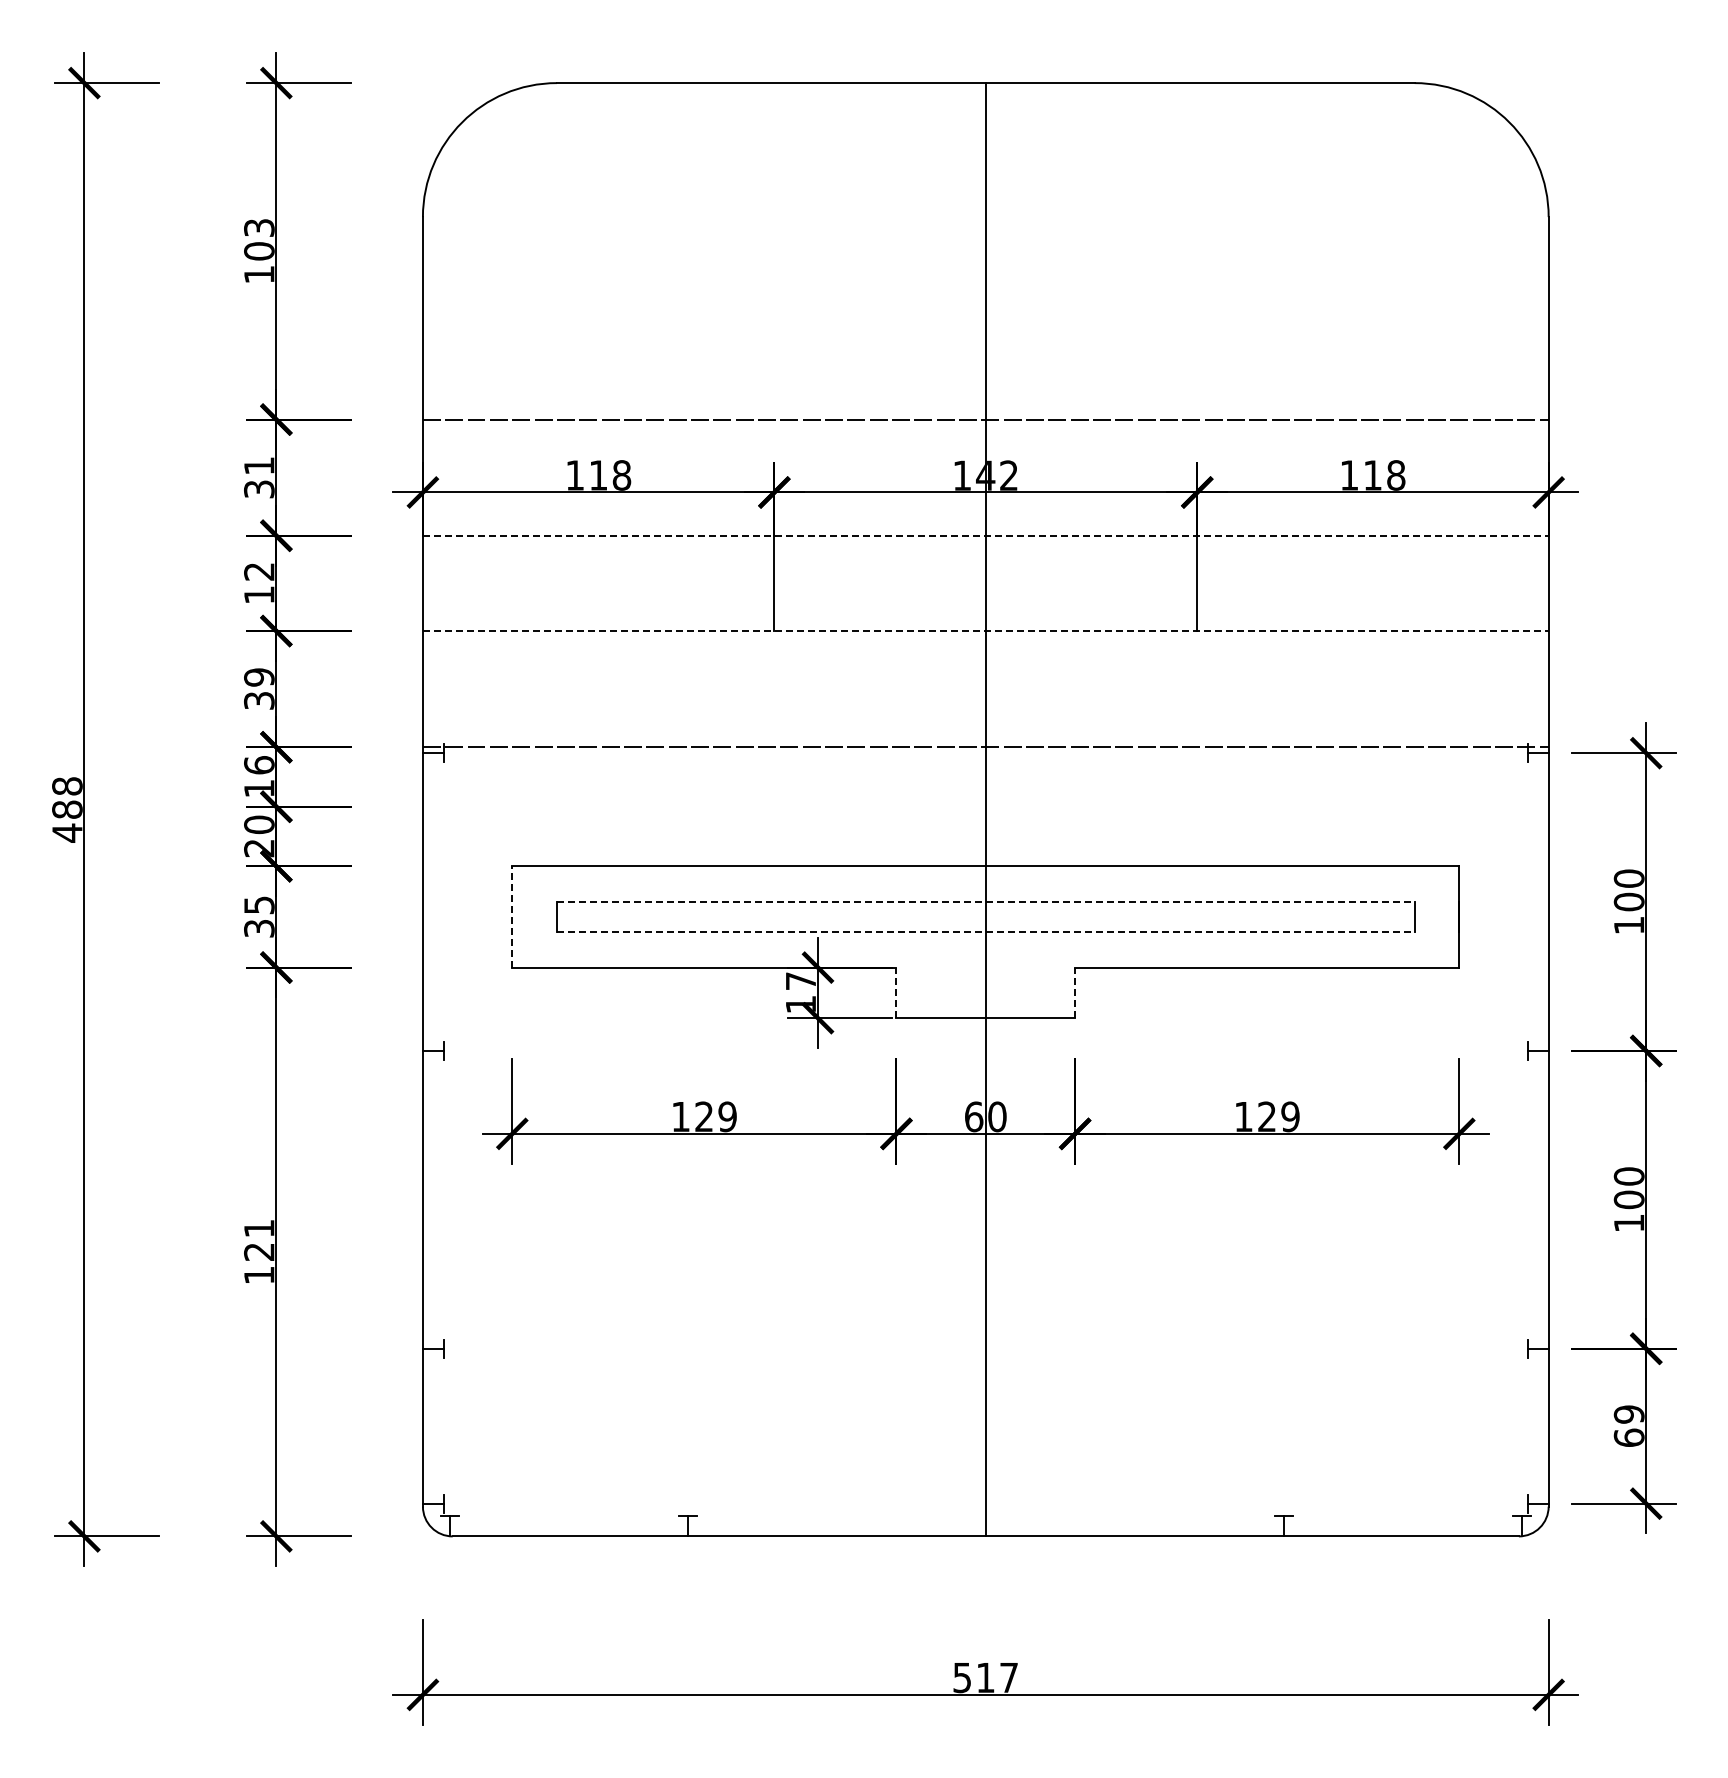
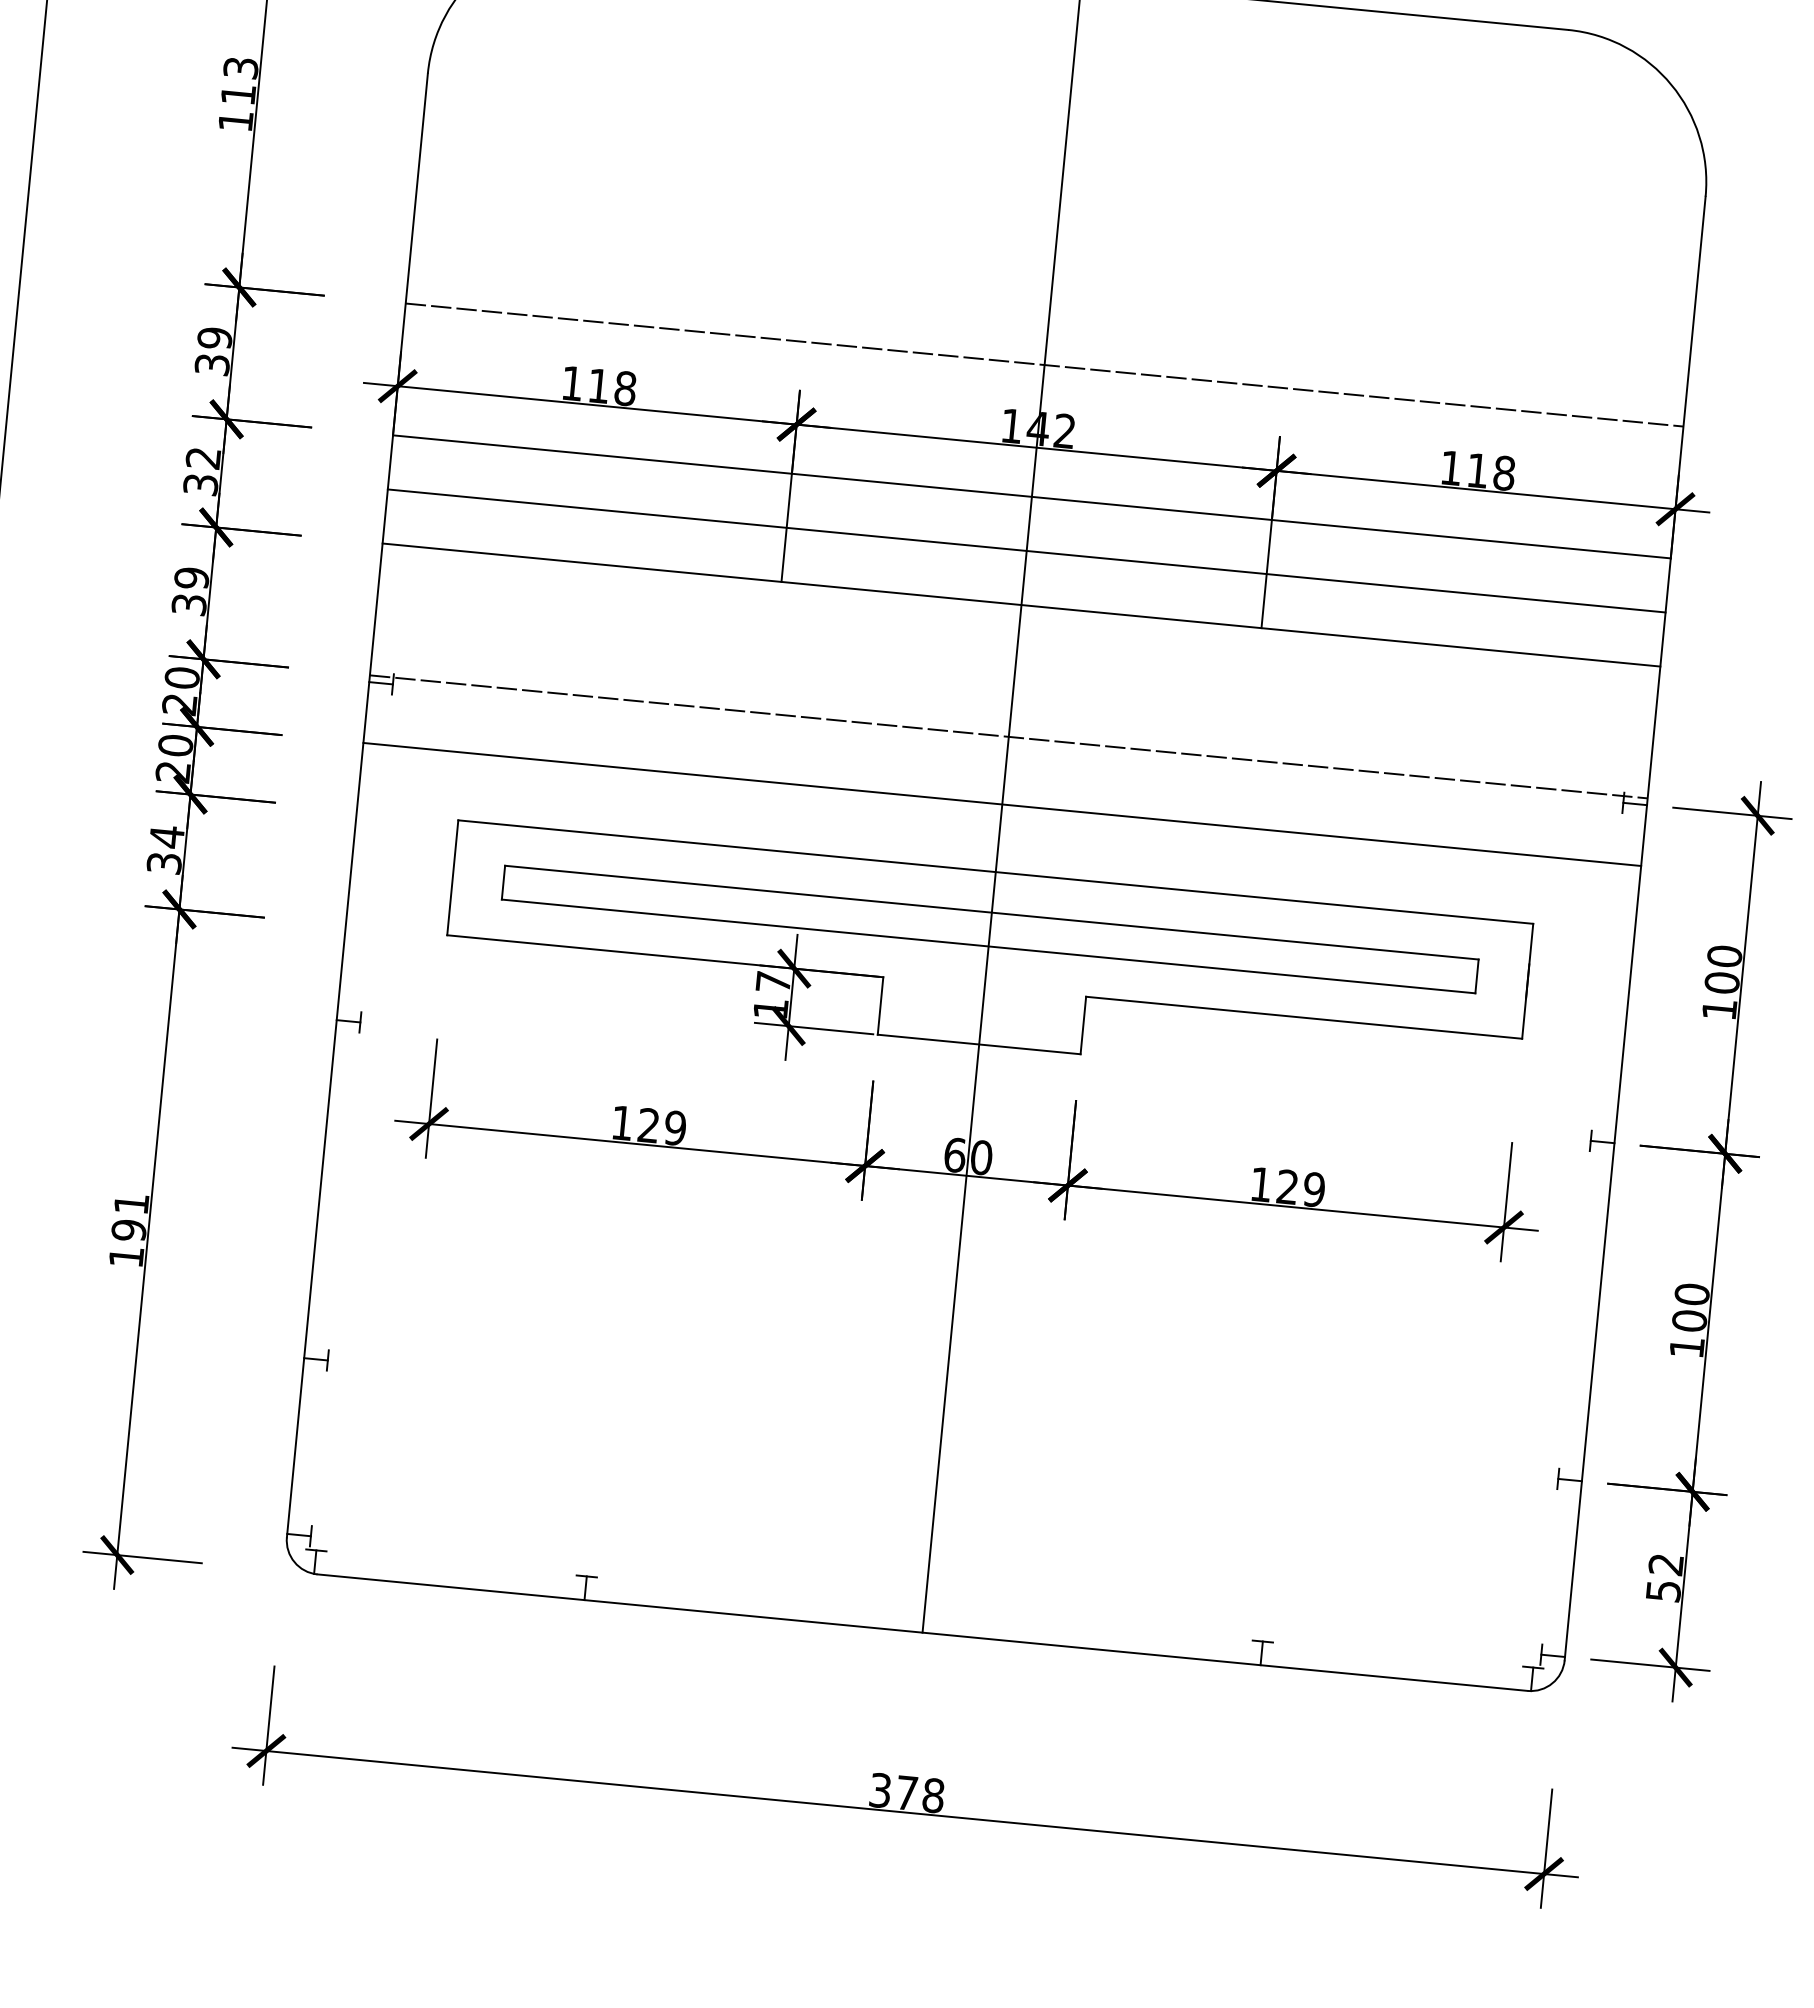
text: (259, 251) -> (238, 94), 103 -> 113
text: (259, 466) -> (215, 338), 31 -> 39
line: (985, 535) -> (1031, 496), dashed -> solid
line: (985, 583) -> (1026, 551), added
text: (259, 594) -> (201, 484), 12 -> 32
line: (985, 631) -> (1021, 605), dashed -> solid
text: (259, 776) -> (181, 690), 16 -> 20
line: (985, 806) -> (1001, 804), added
line: (985, 902) -> (991, 913), dashed -> solid
text: (259, 905) -> (167, 837), 35 -> 34
line: (512, 916) -> (453, 877), dashed -> solid
line: (985, 931) -> (988, 946), dashed -> solid
line: (896, 992) -> (880, 1005), dashed -> solid
line: (1075, 992) -> (1083, 1025), dashed -> solid
text: (259, 1252) -> (129, 1231), 121 -> 191
text: (1628, 1425) -> (1664, 1576), 69 -> 52
text: (986, 1677) -> (907, 1792), 517 -> 378

